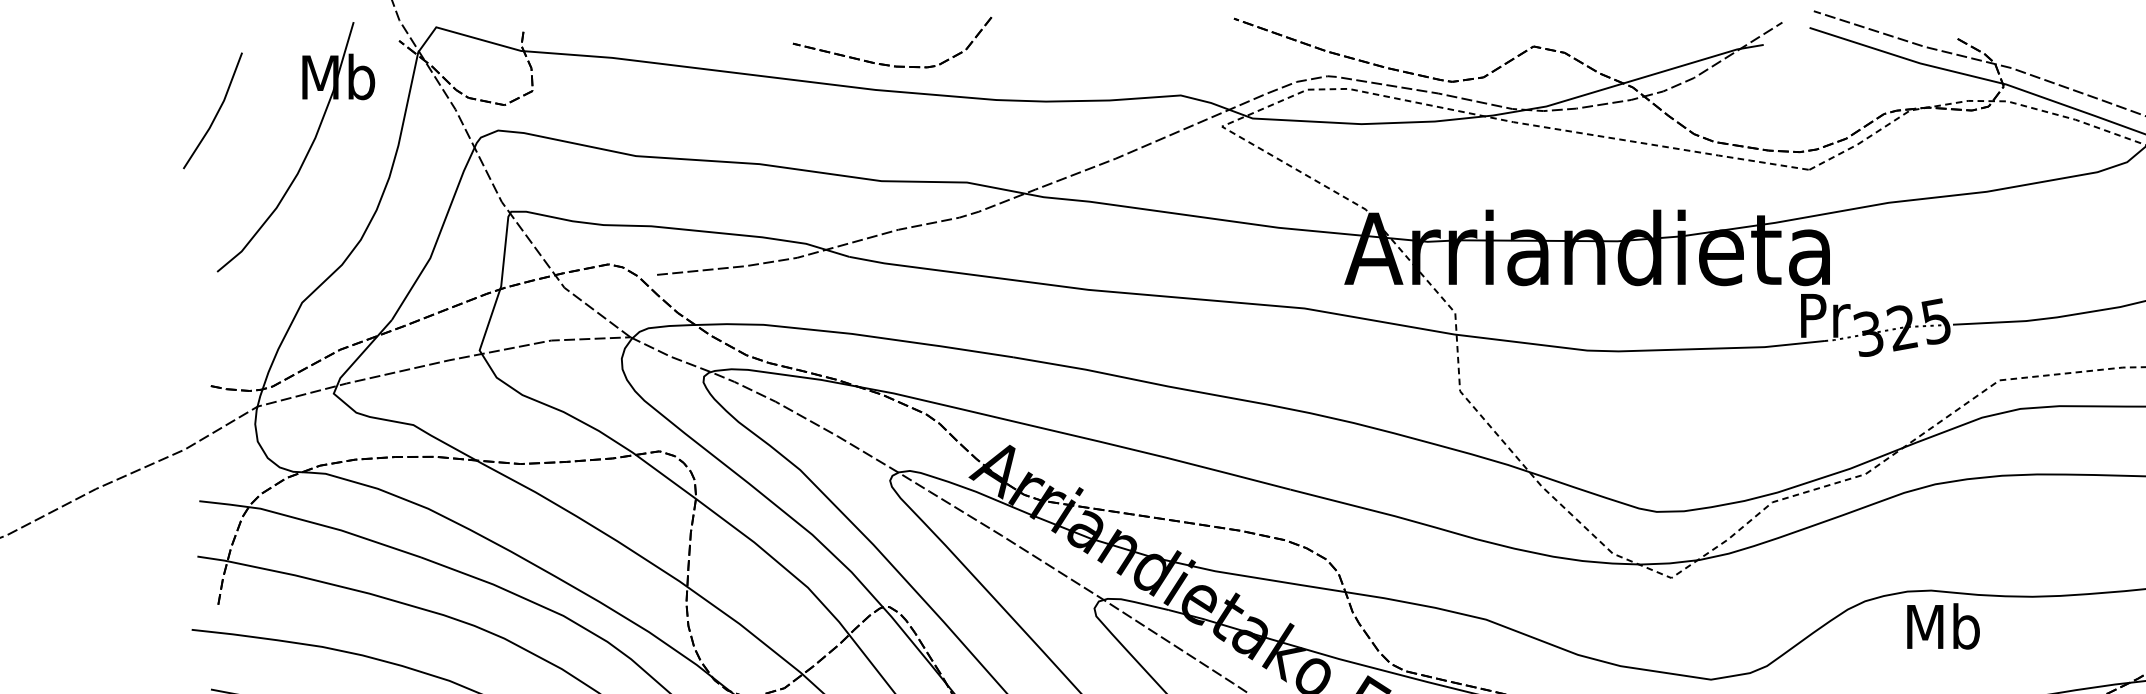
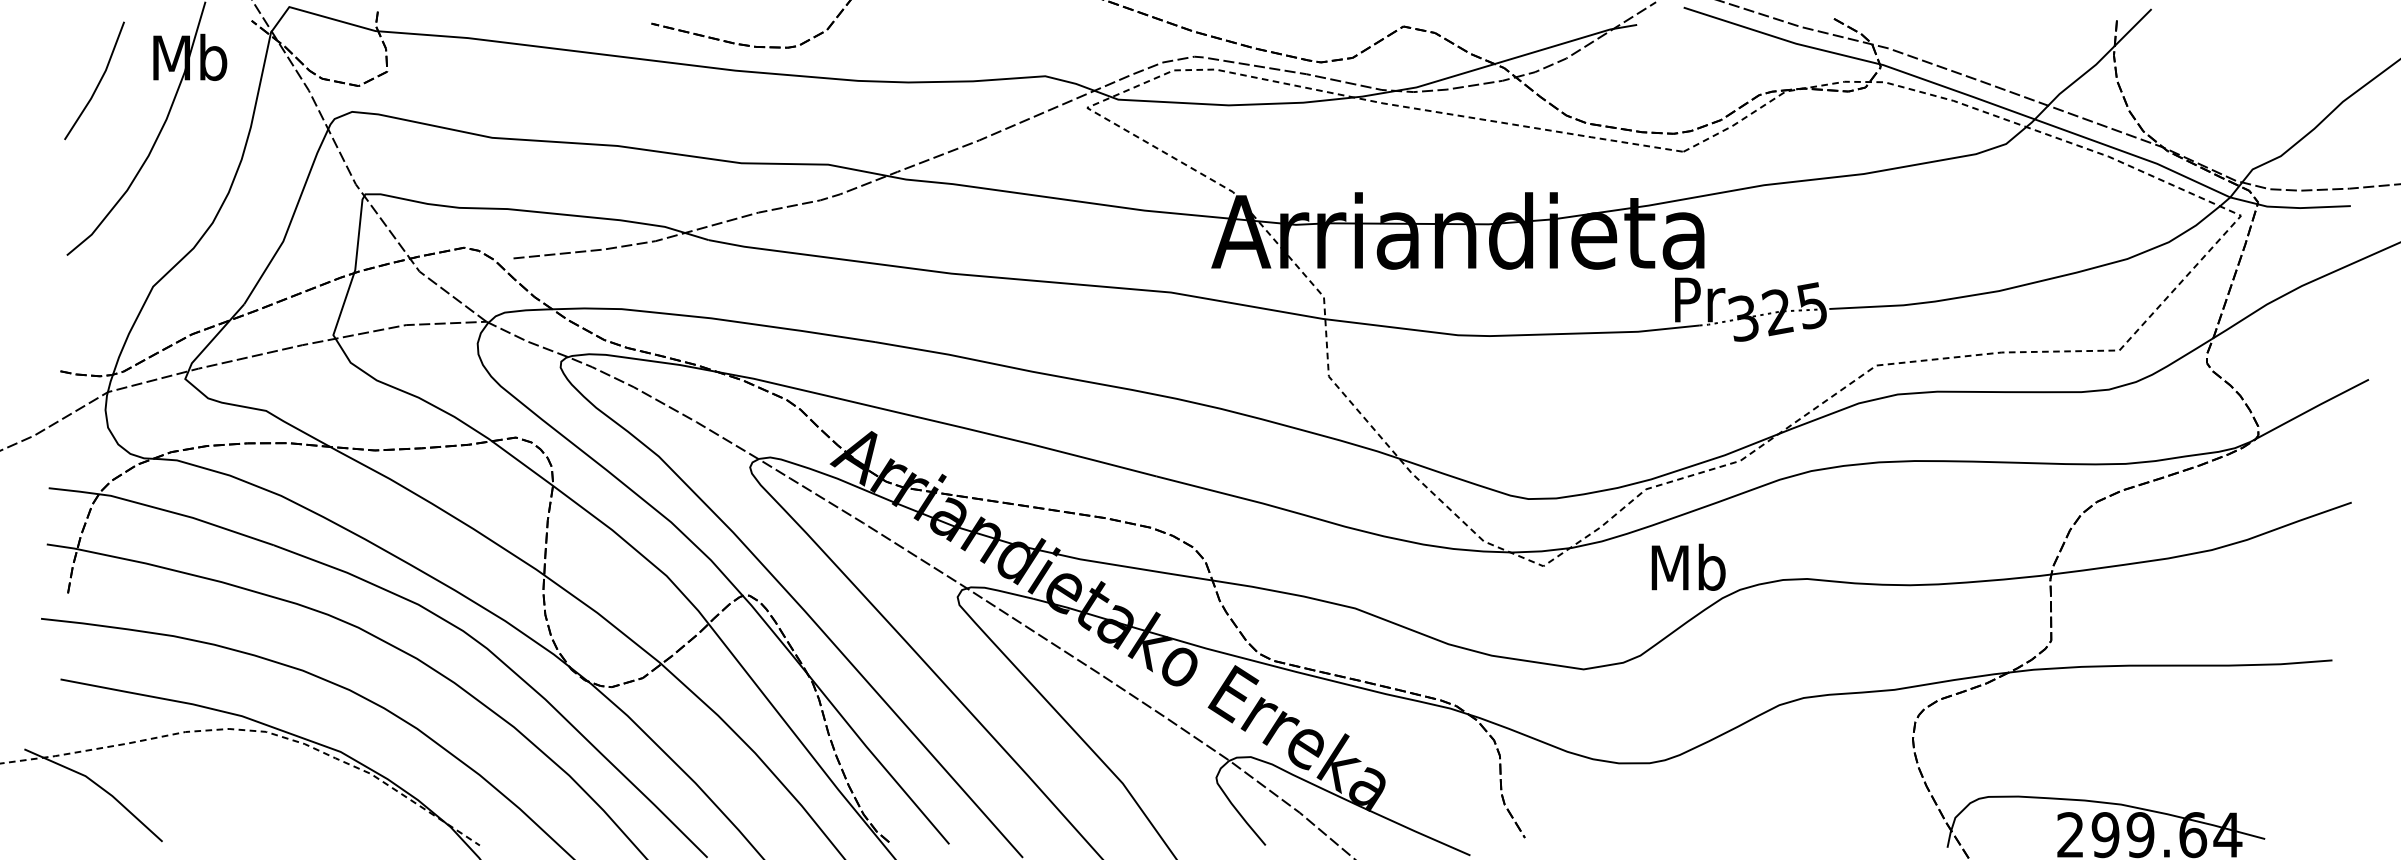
line: (216, 112) -> (98, 82), moved
text: (1943, 625) -> (1688, 566), moved

